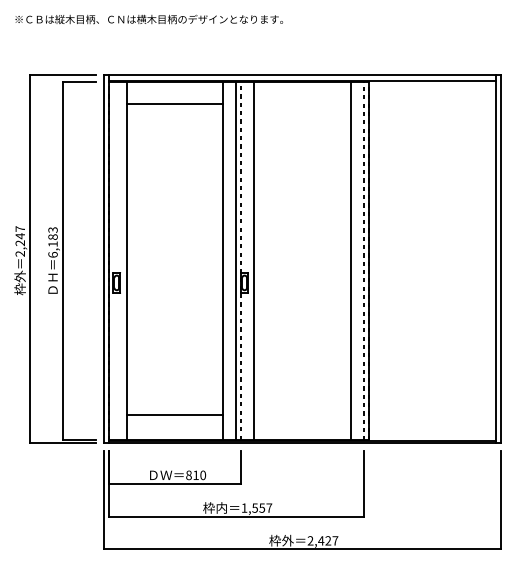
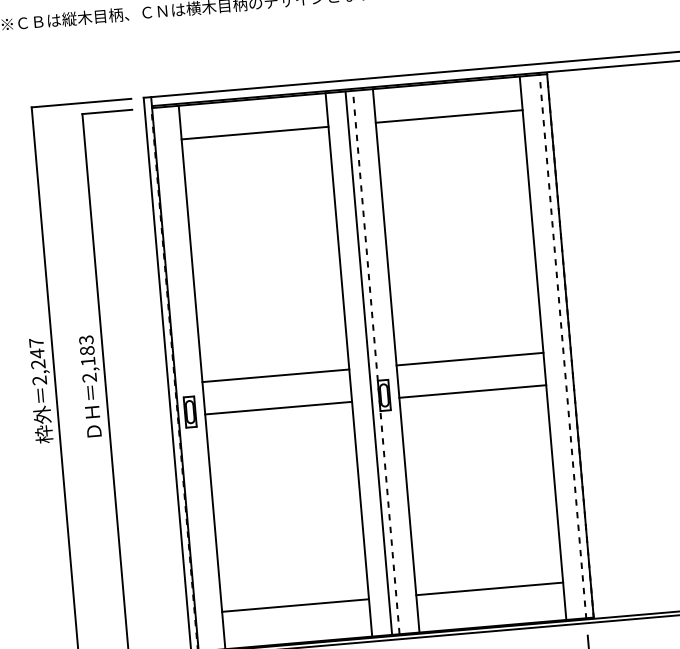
line: (302, 104) -> (449, 116), added
text: (52, 254) -> (88, 377), 6,183 -> 2,183
line: (174, 264) -> (275, 376), added
line: (302, 264) -> (469, 359), added
line: (174, 285) -> (278, 408), added
line: (302, 285) -> (472, 391), added
line: (302, 415) -> (489, 589), added

